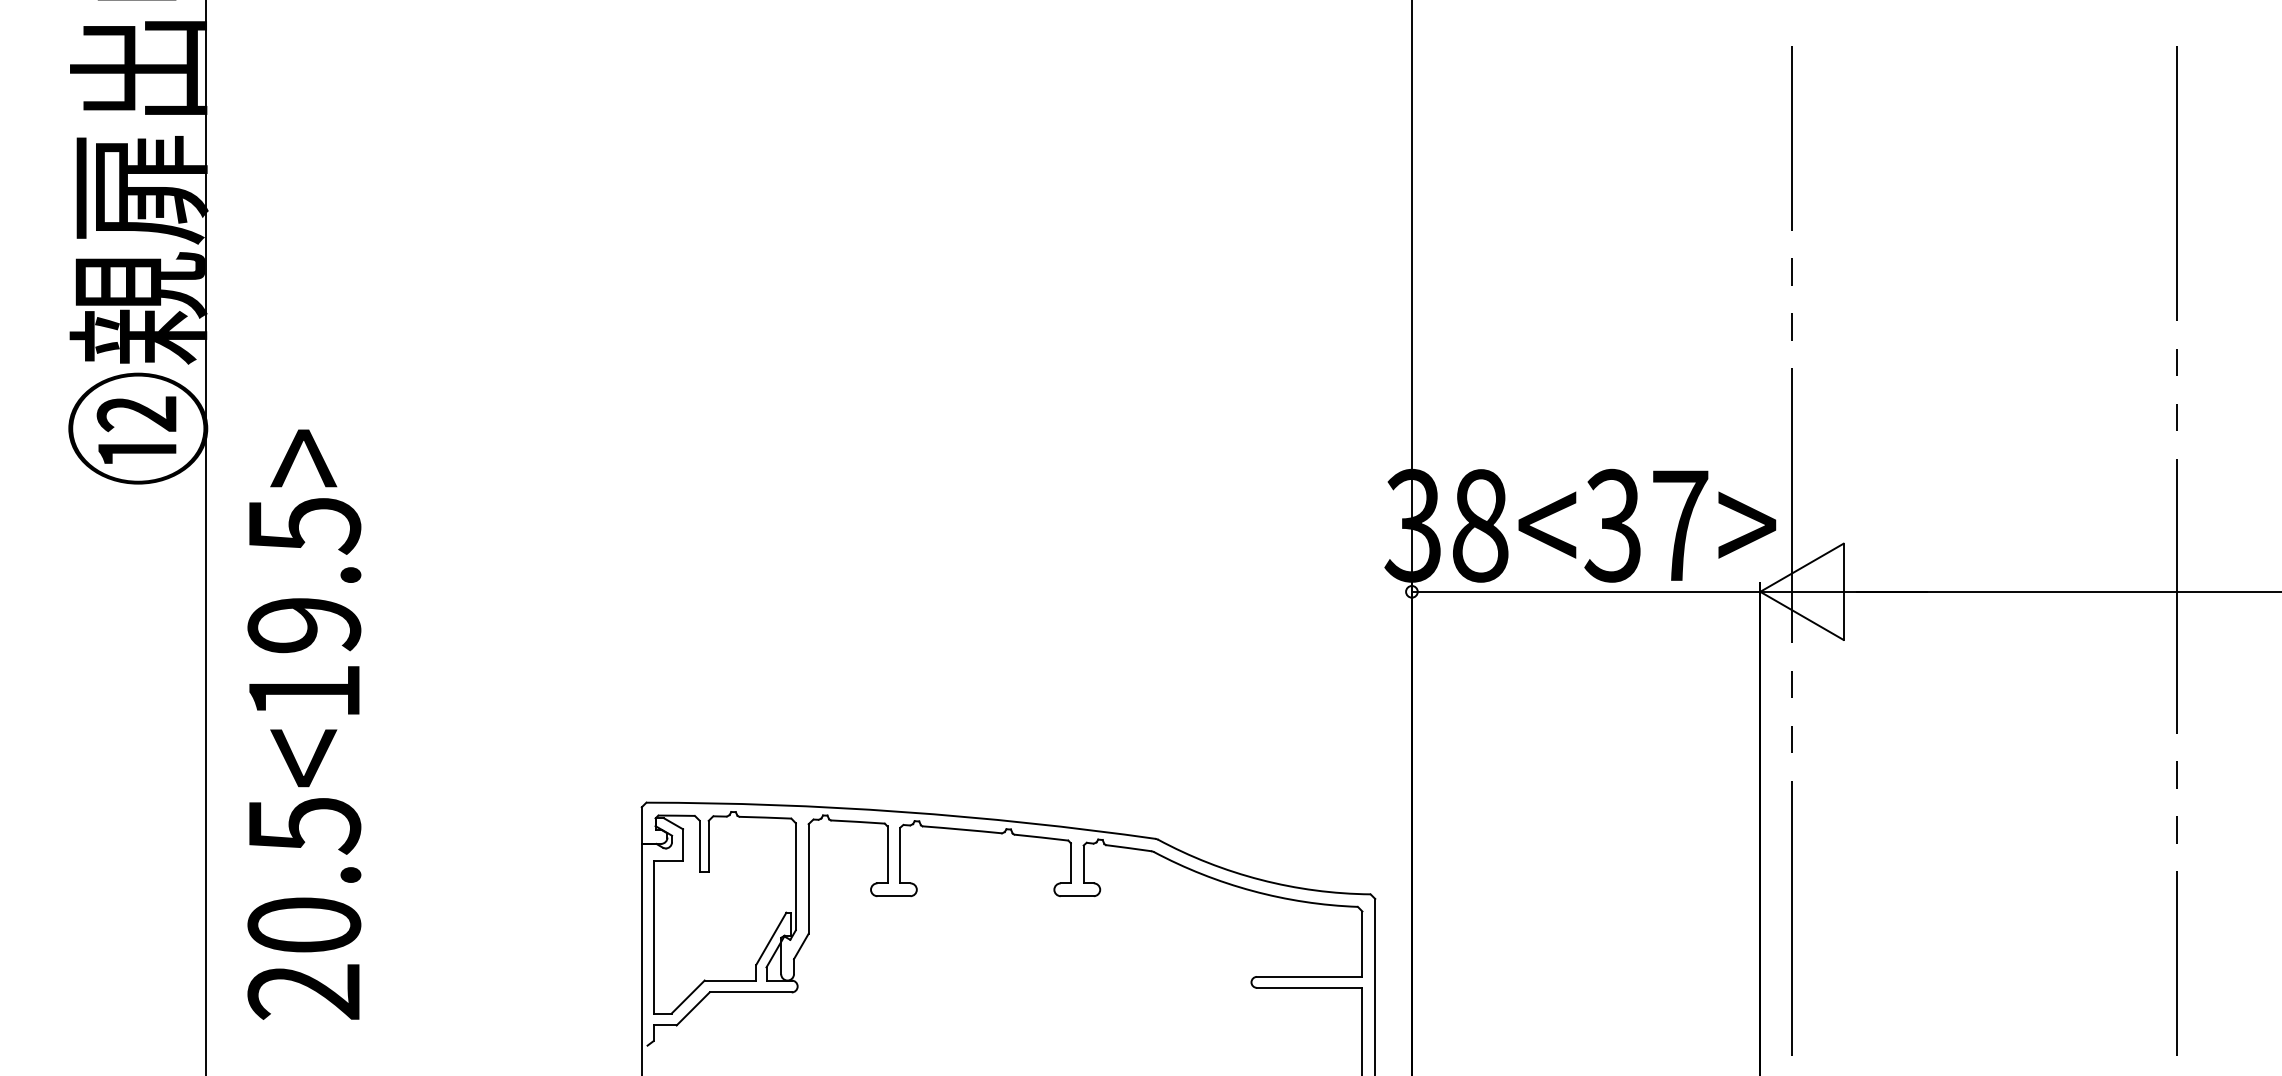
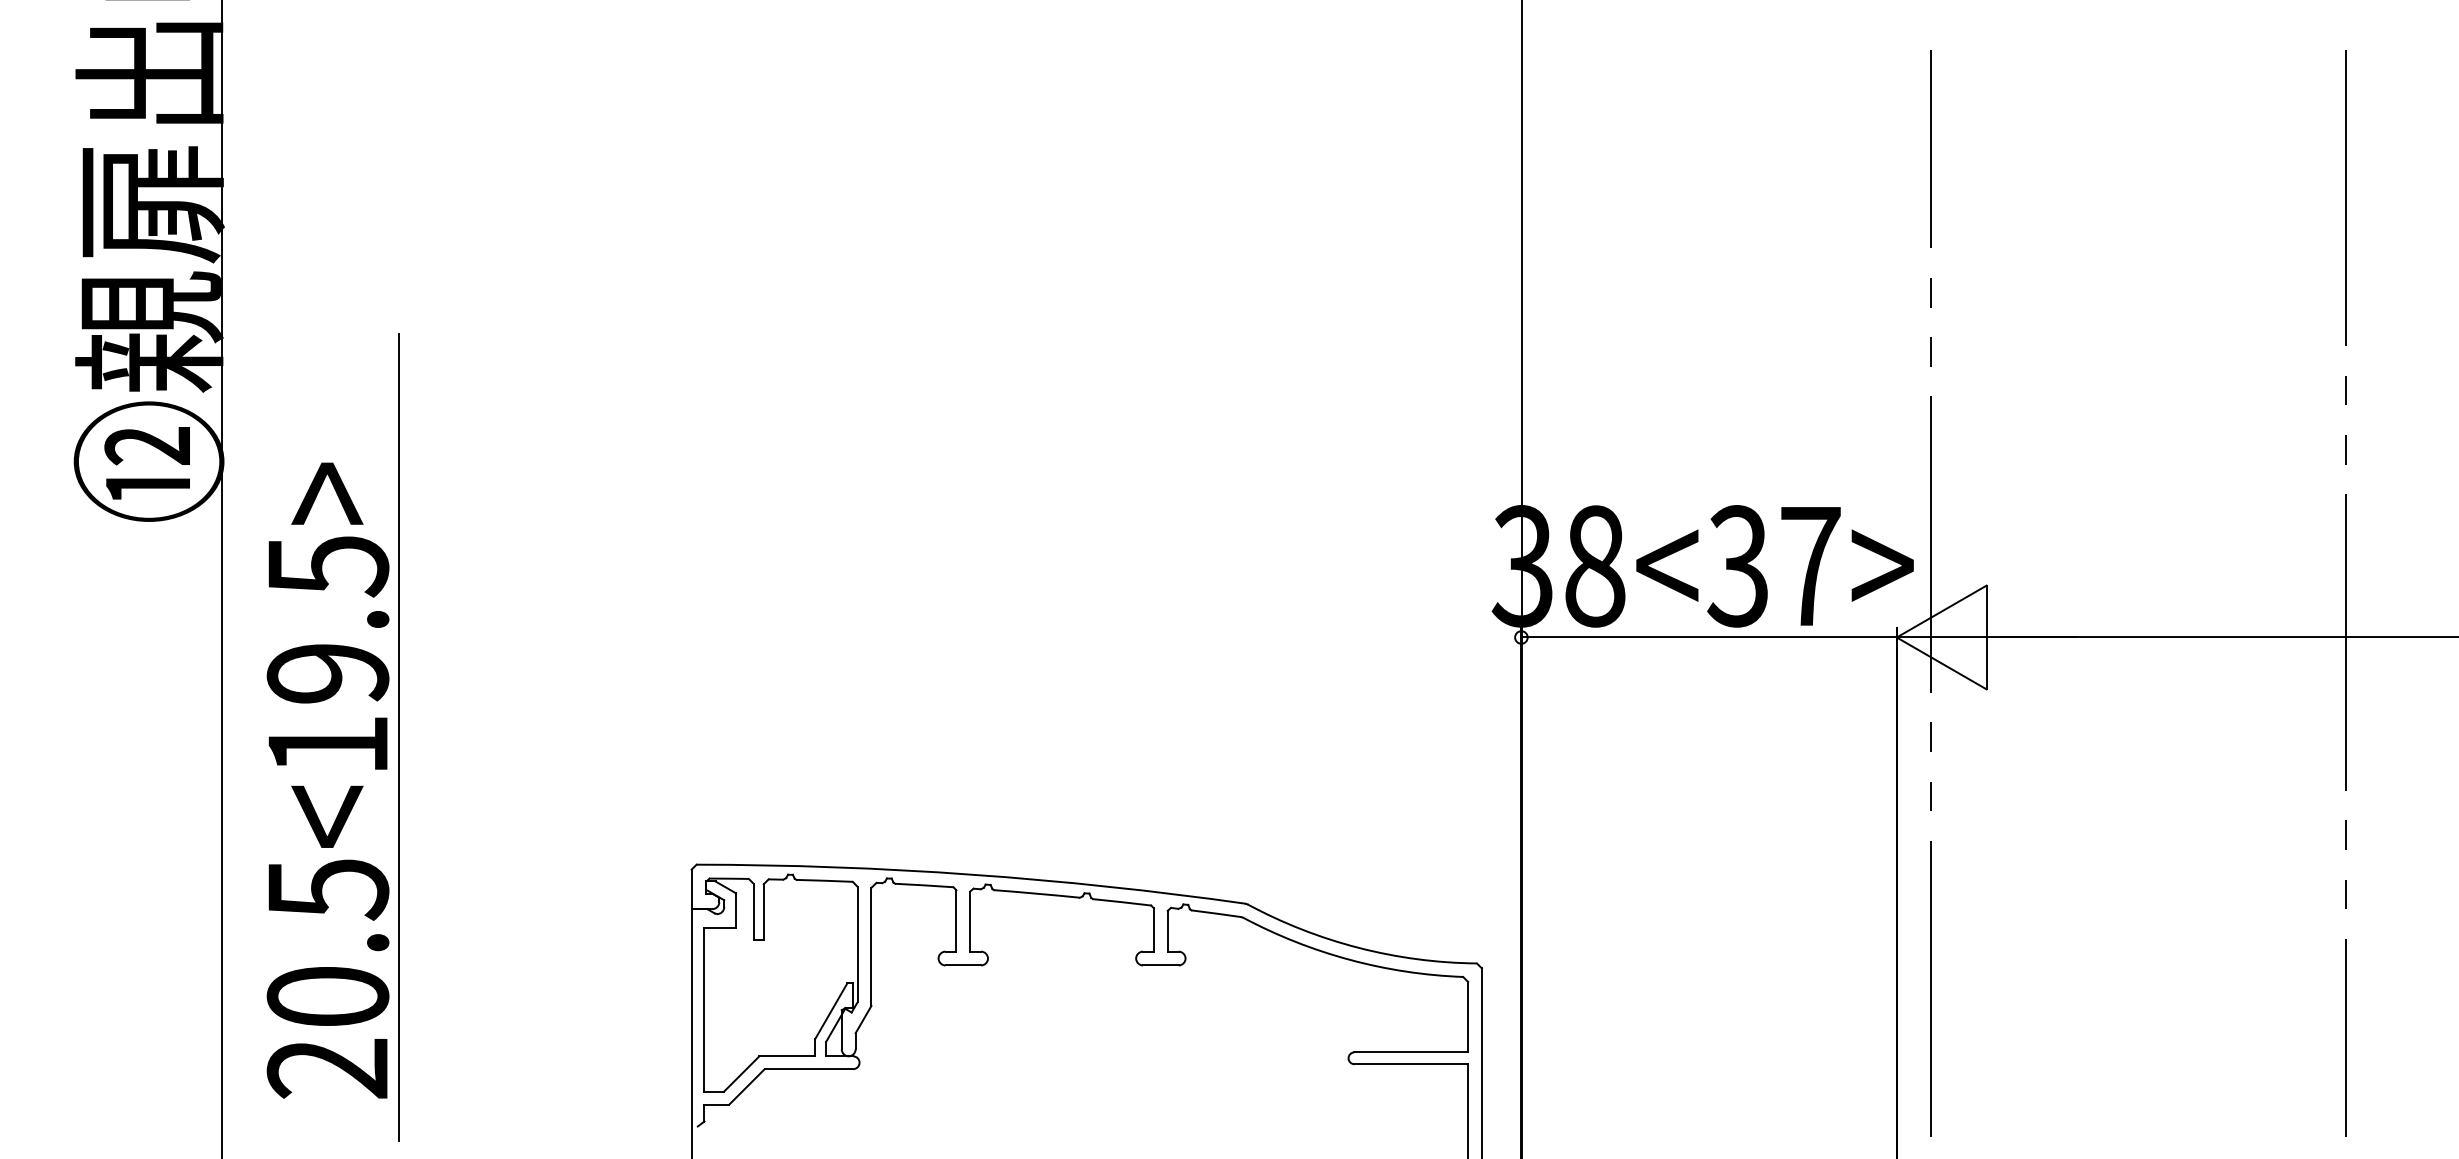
line: (370, 684) -> (399, 737), added

